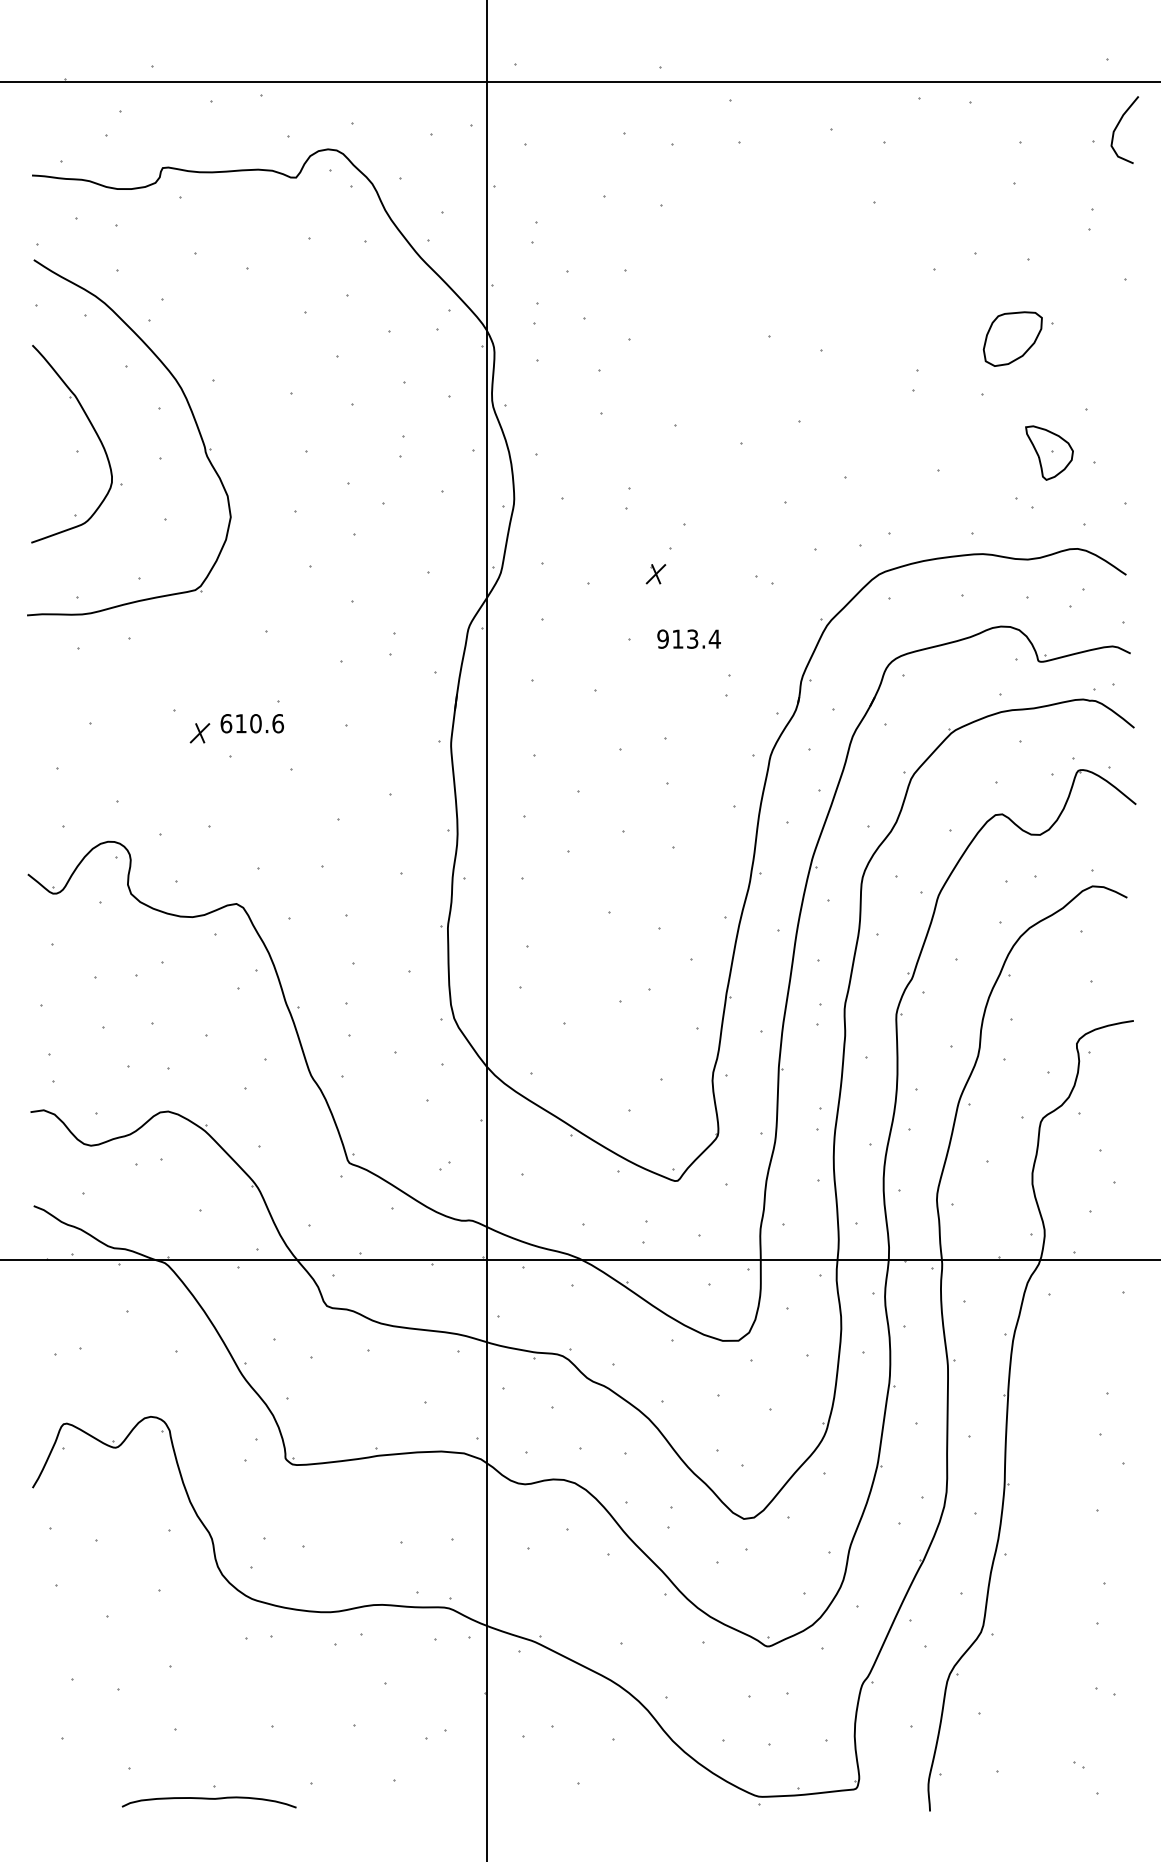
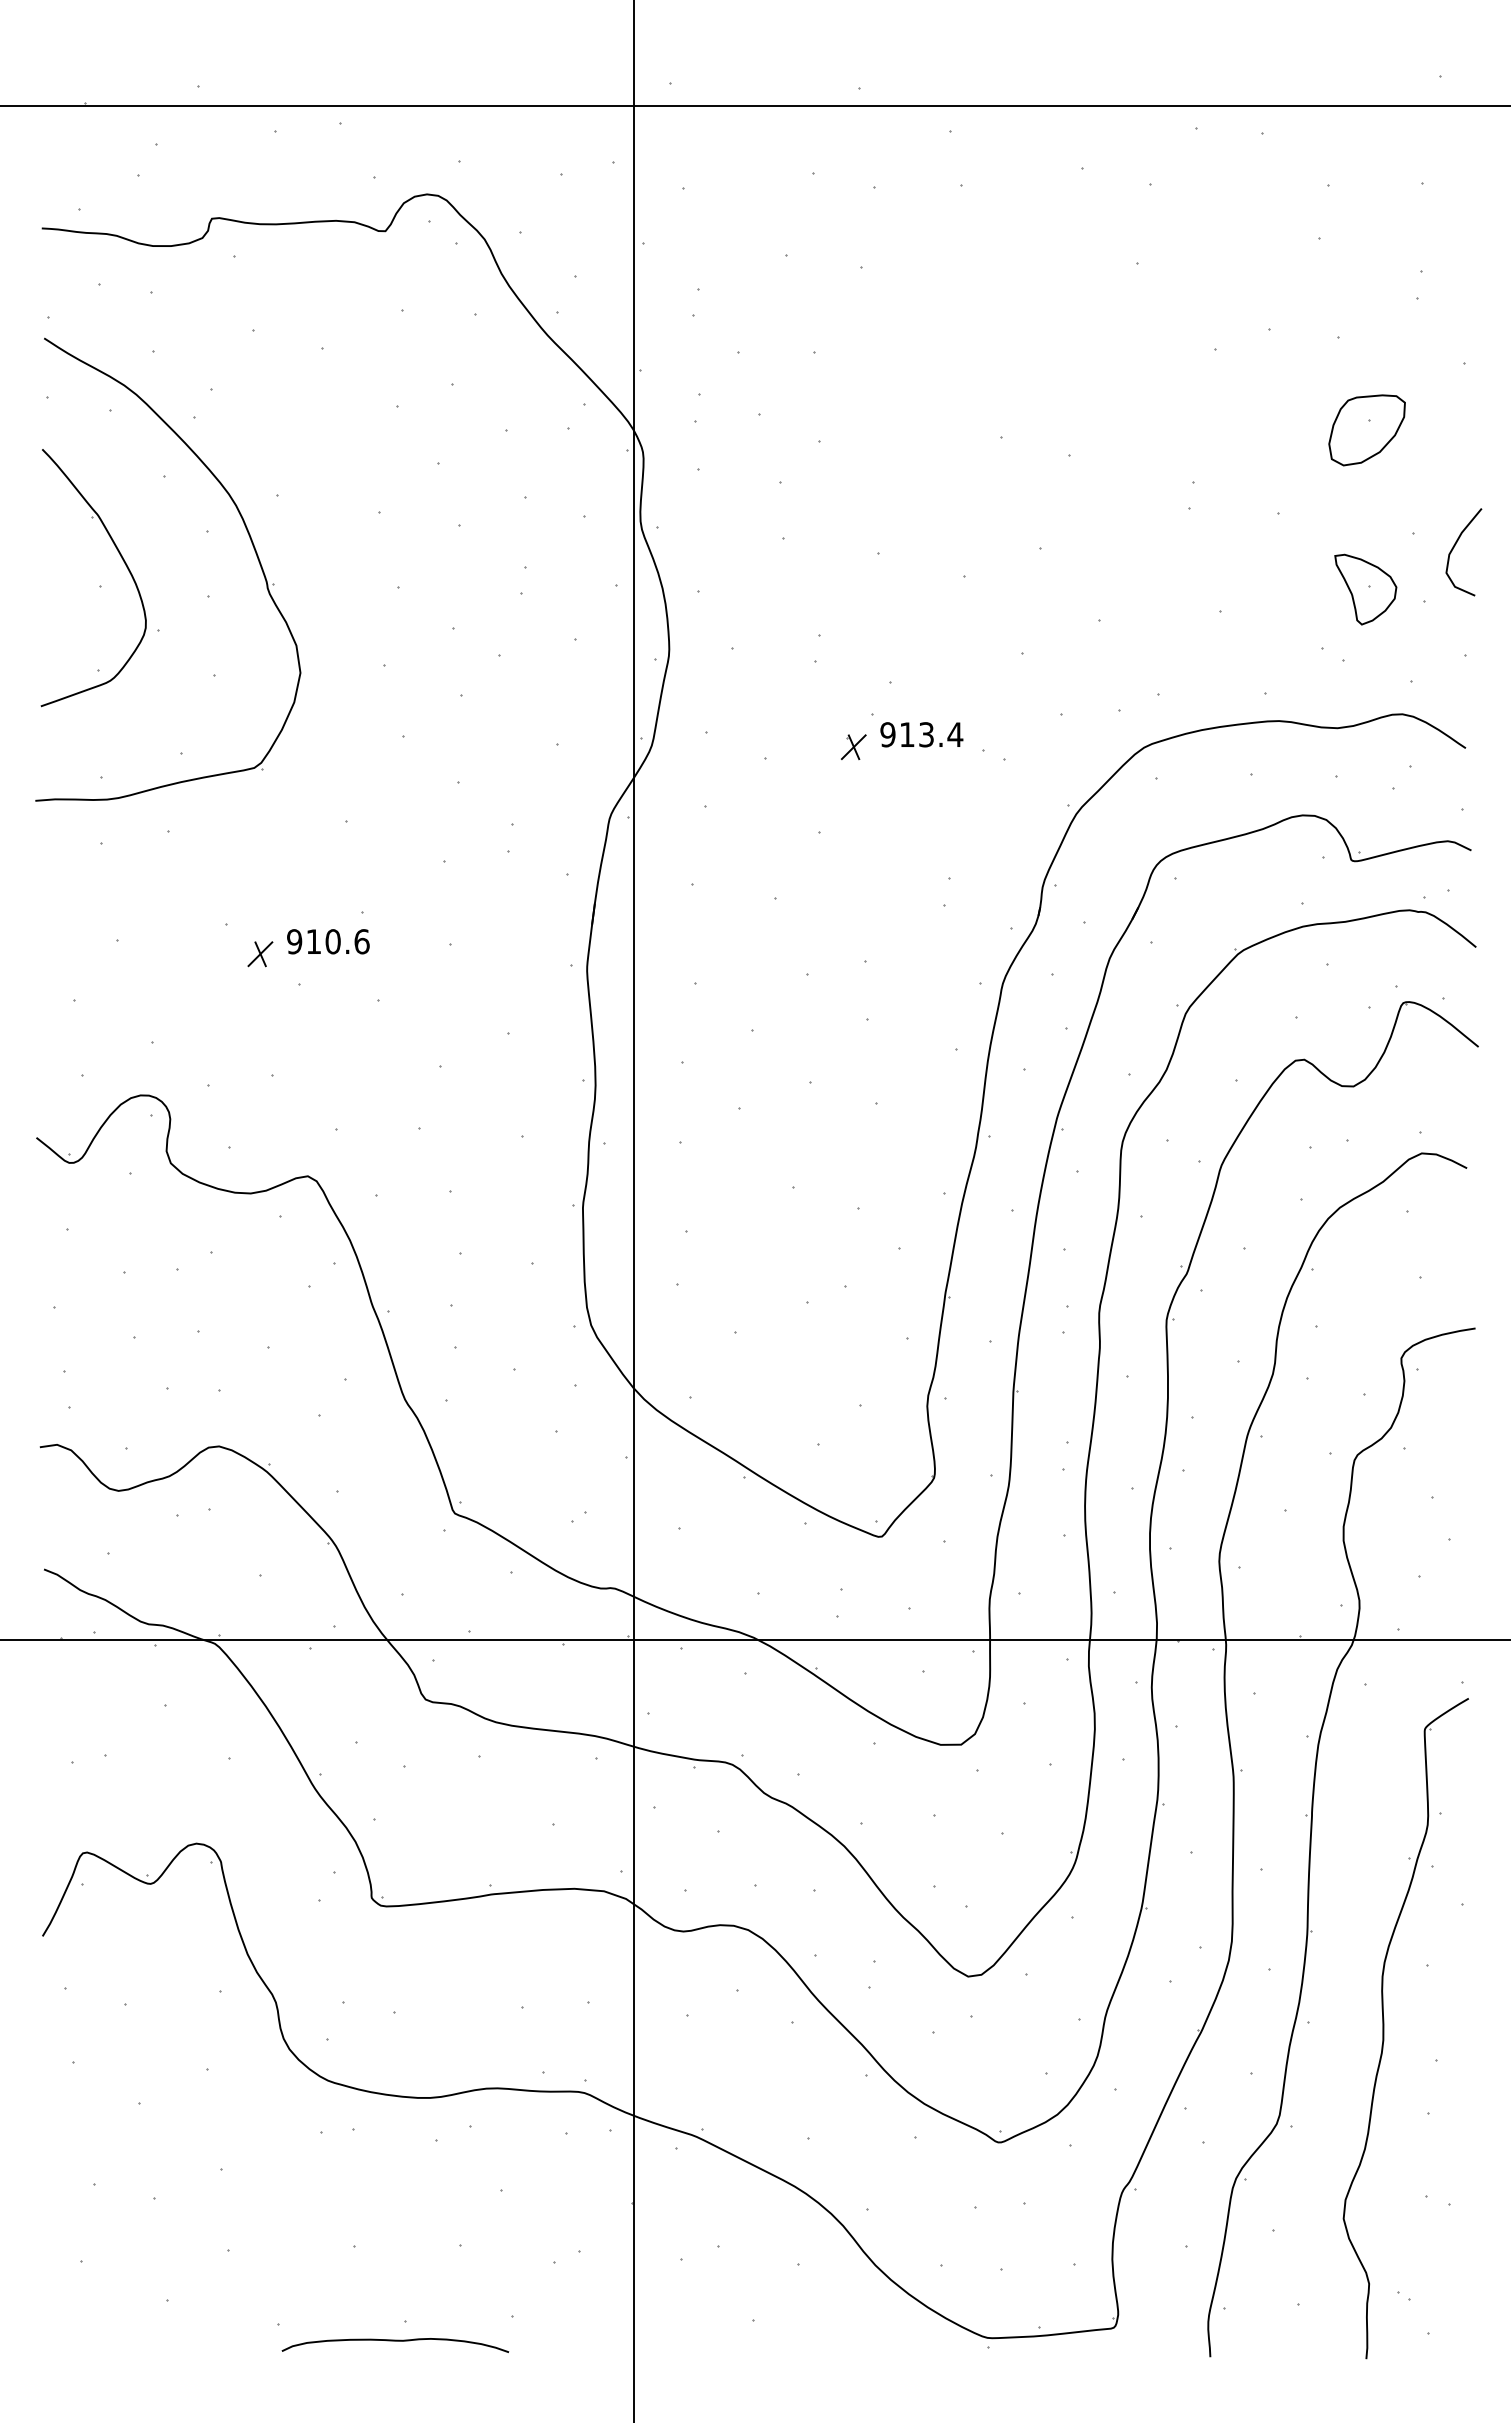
curve: (1117, 126) -> (1454, 547), moved
part: (1012, 339) -> (1366, 430), moved
text: (688, 638) -> (921, 734), moved
text: (226, 723) -> (294, 941), 610.6 -> 910.6
part: (1063, 1558) -> (1384, 2028), added
curve: (209, 1799) -> (395, 2341), moved

